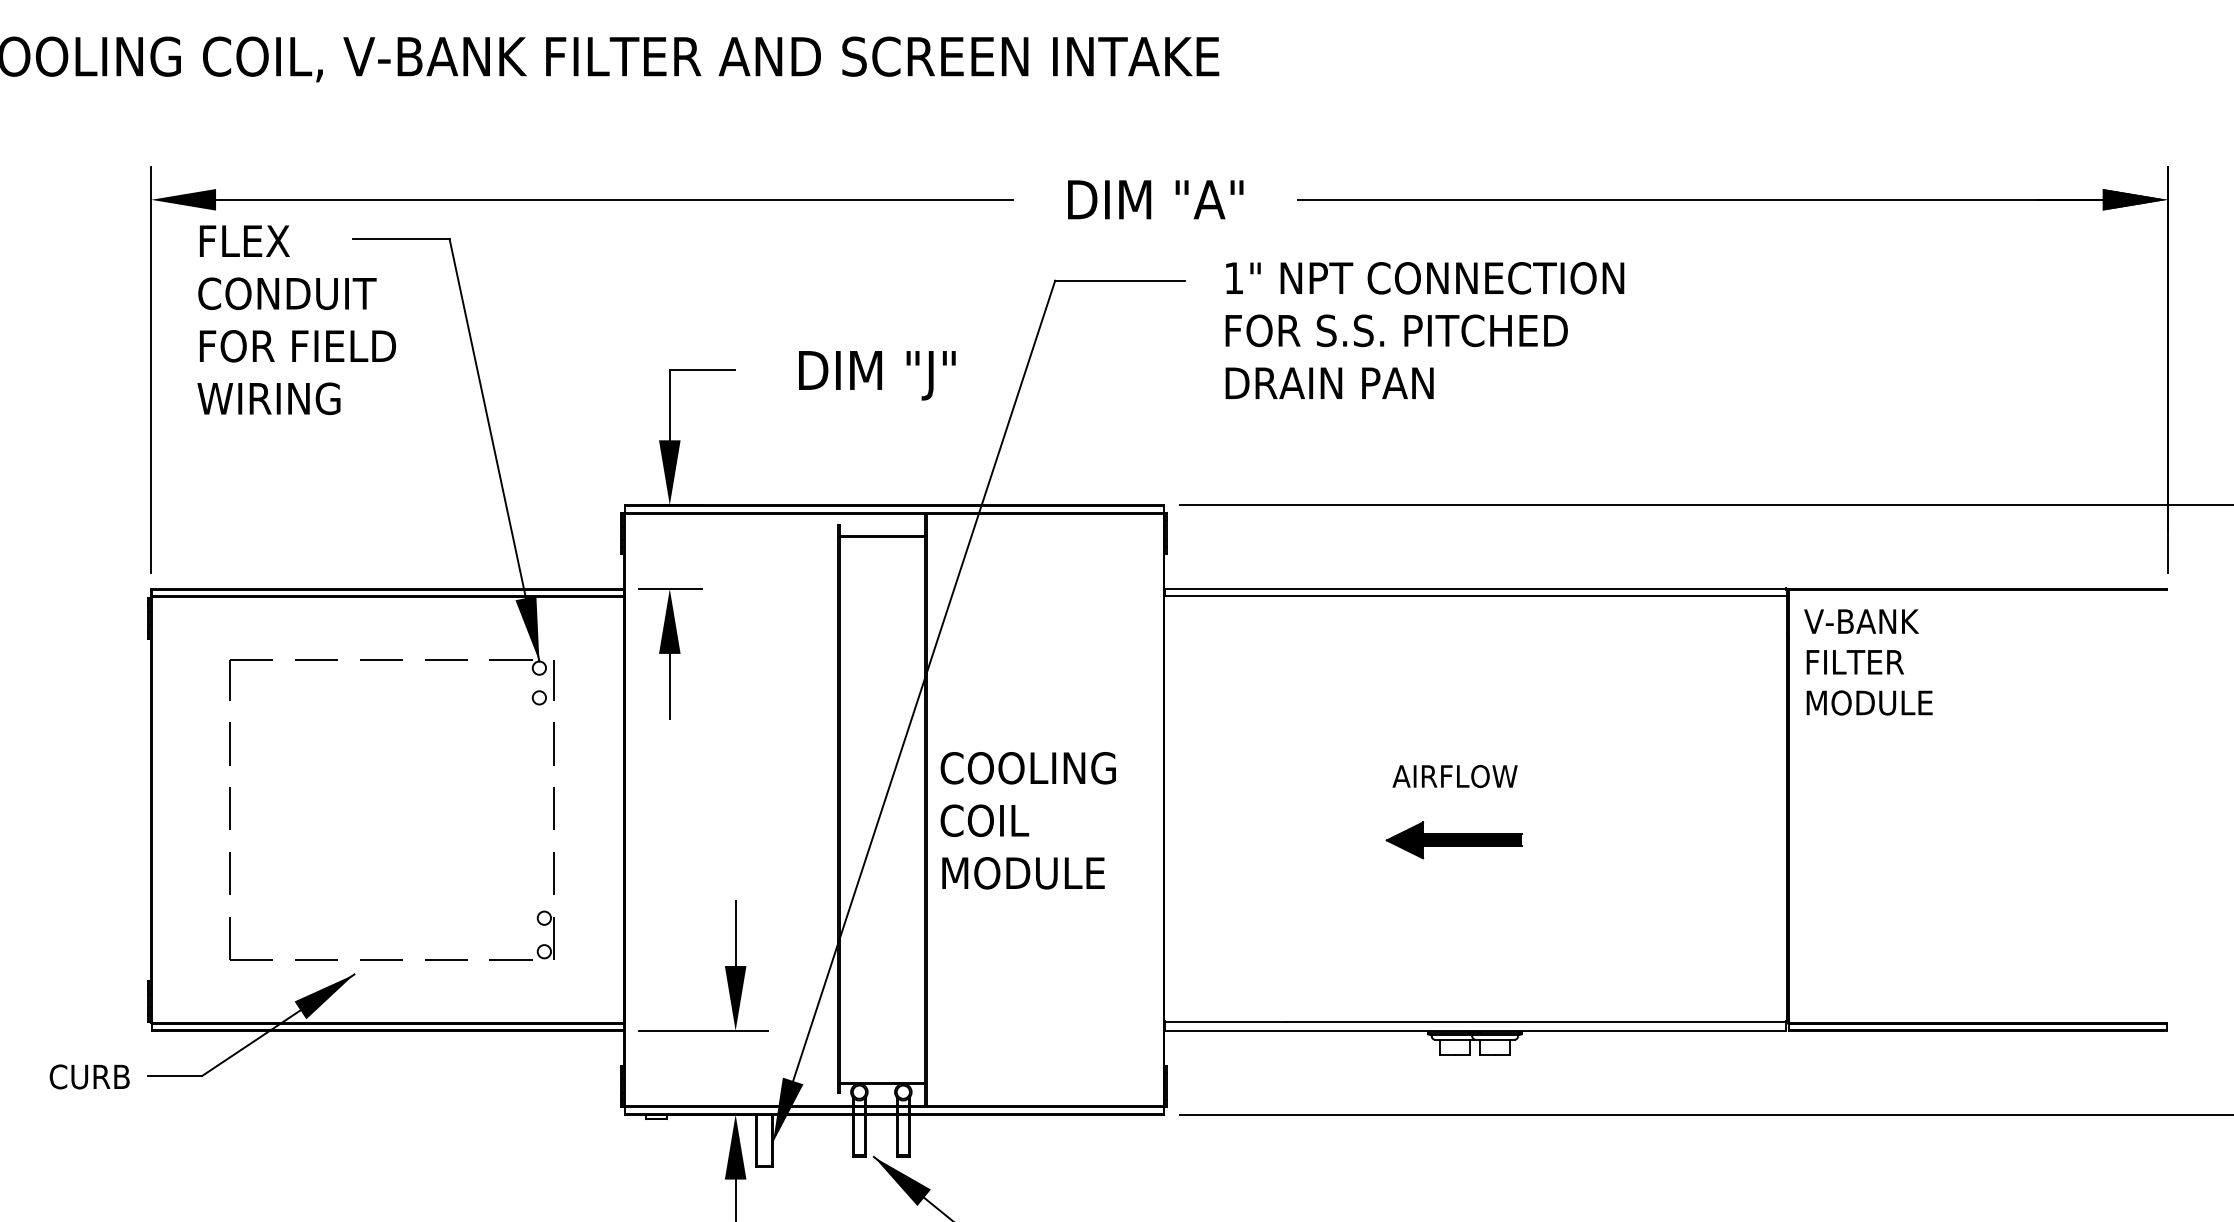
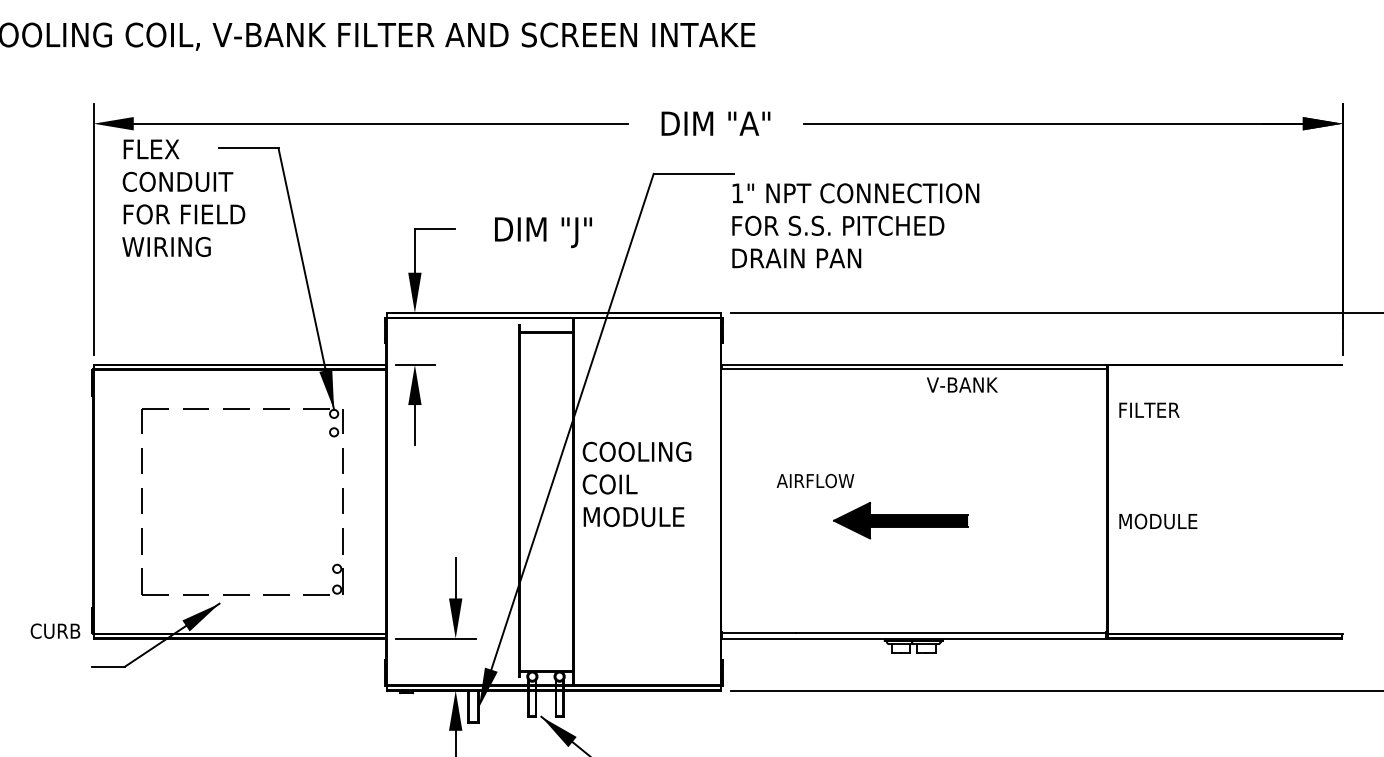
text: (1424, 330) -> (855, 225), moved
text: (1861, 620) -> (962, 384), moved
text: (1869, 702) -> (1158, 521), moved
text: (1455, 775) -> (815, 480), moved
text: (1027, 820) -> (636, 484), moved
part: (1453, 840) -> (900, 520), size x1.6
text: (89, 1075) -> (55, 630), moved

